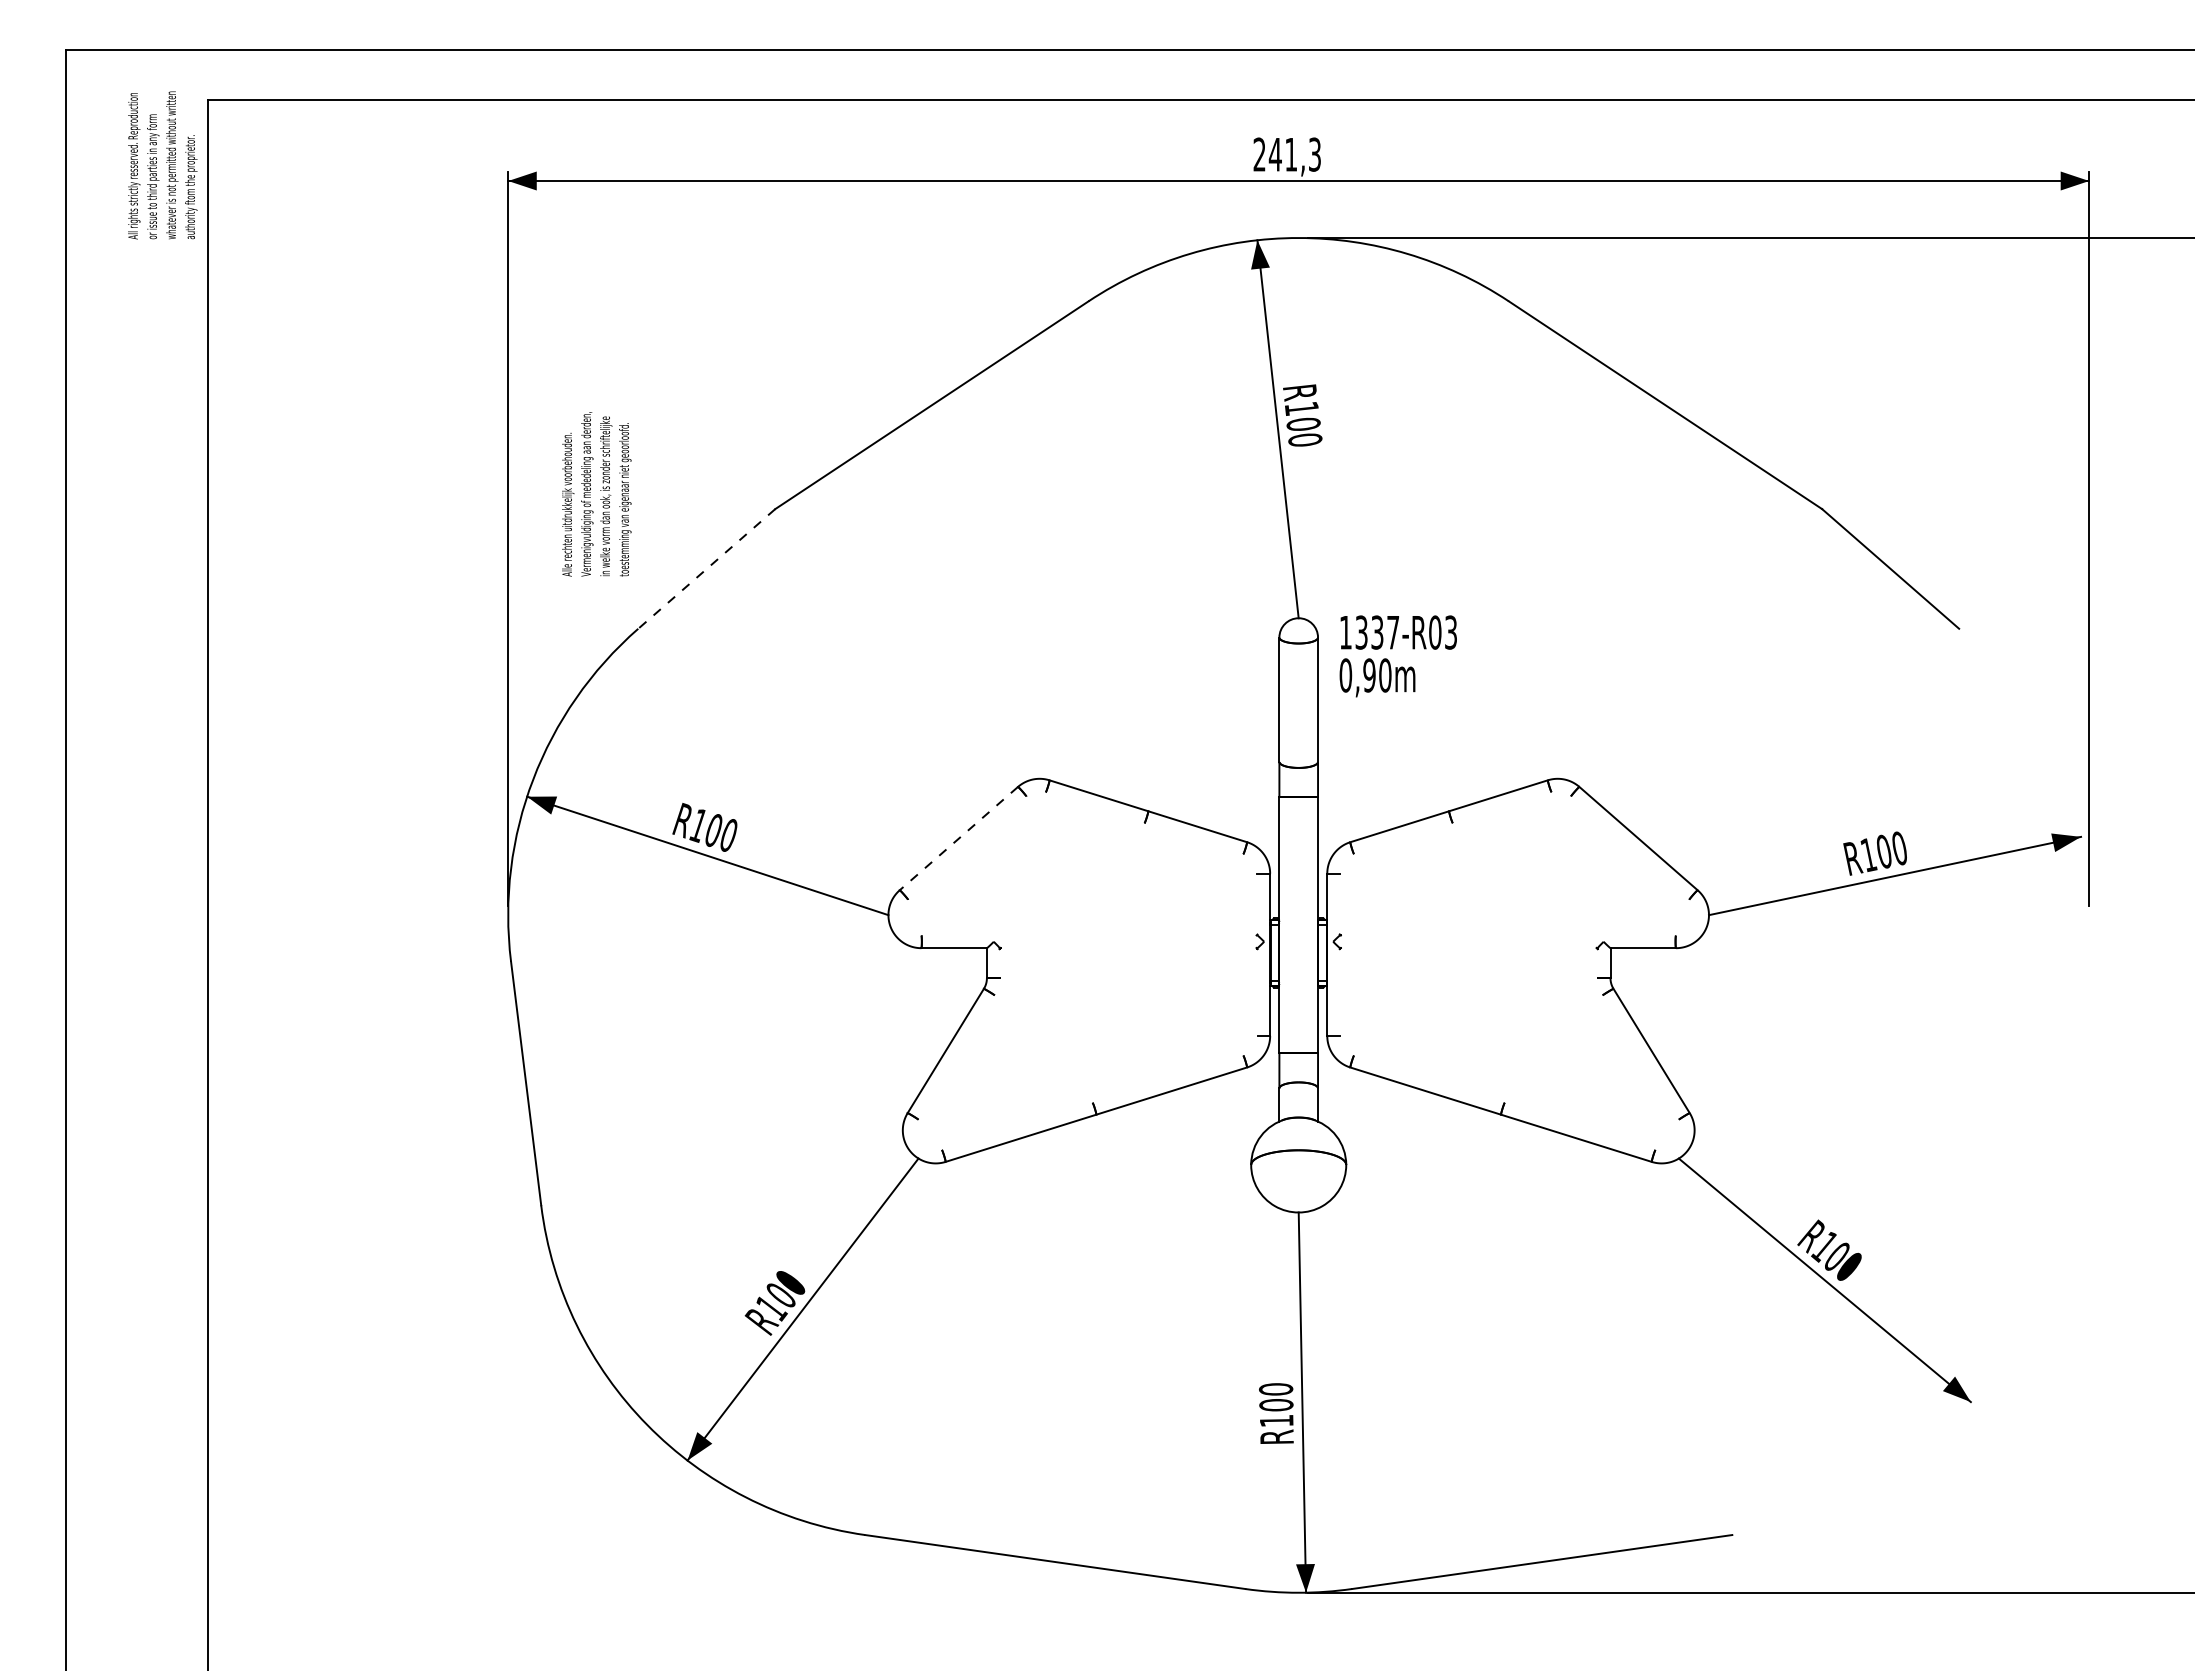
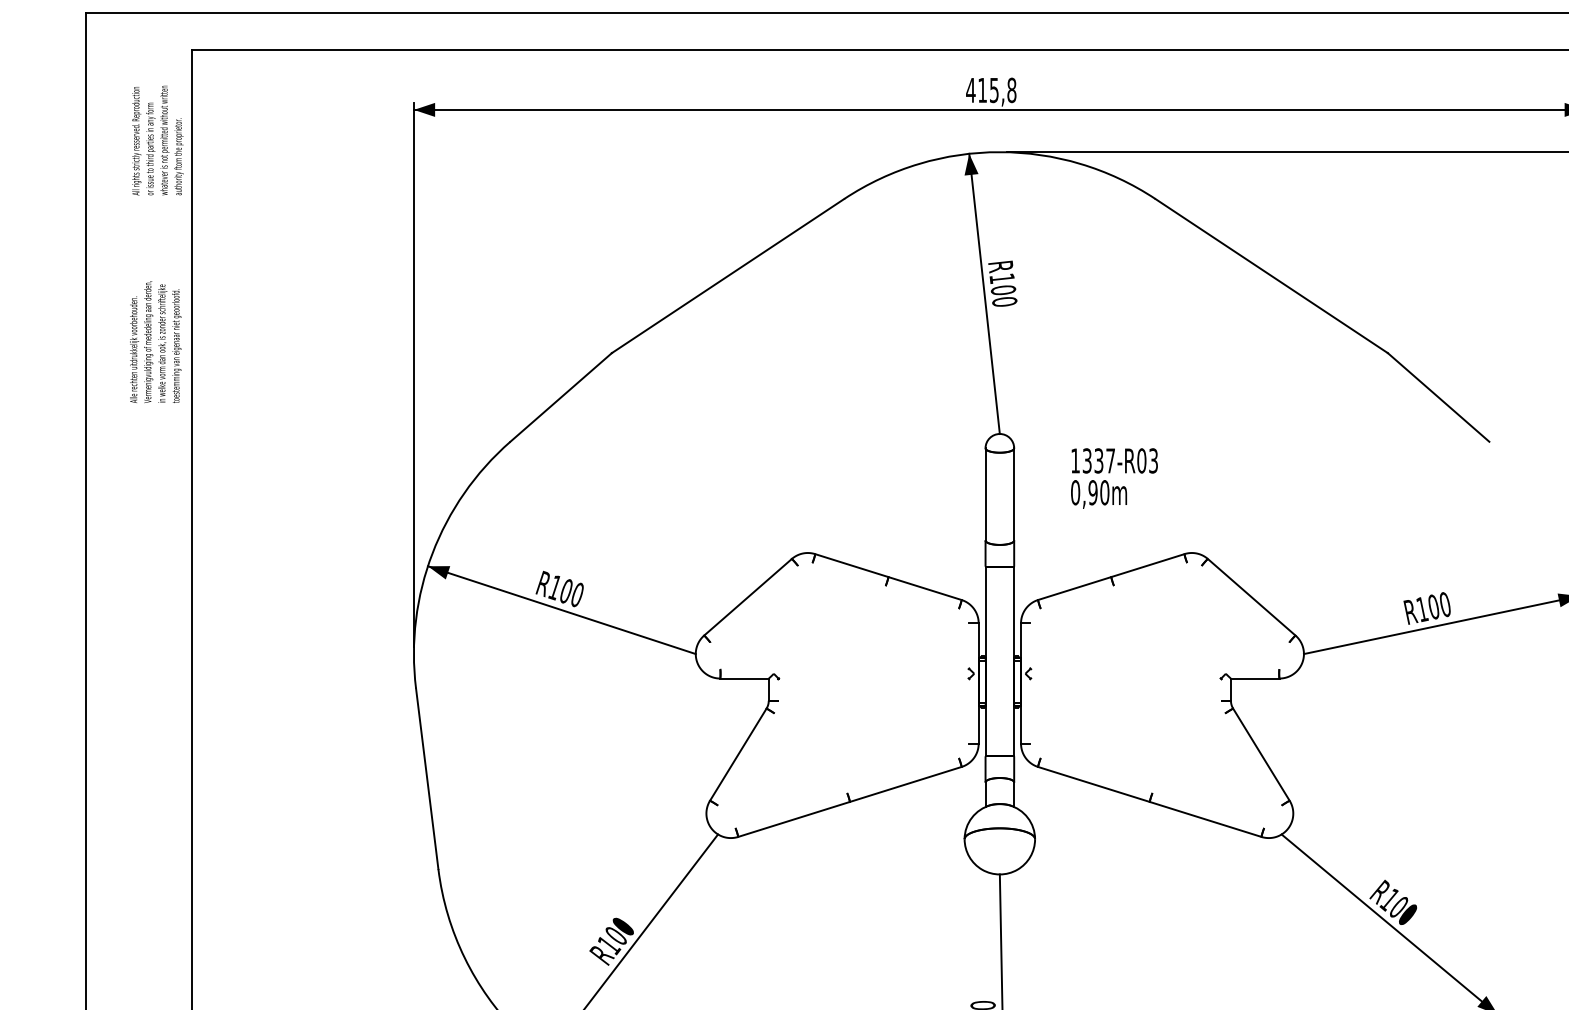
text: (1287, 154) -> (991, 90), 241,3 -> 415,8
text: (162, 165) -> (157, 140), moved
text: (596, 494) -> (155, 342), moved
line: (706, 568) -> (560, 397), dashed -> solid
text: (1397, 656) -> (1113, 478), moved
line: (958, 838) -> (747, 597), dashed -> solid

